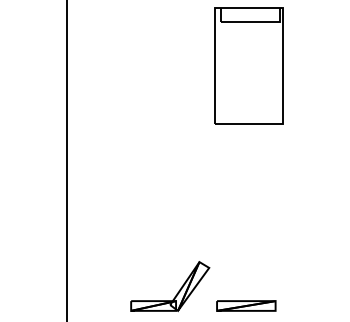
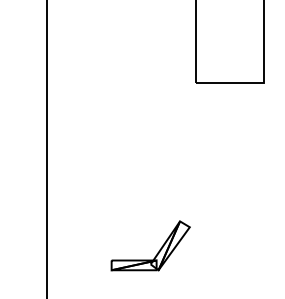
part: (246, 305) -> (227, 264), removed

